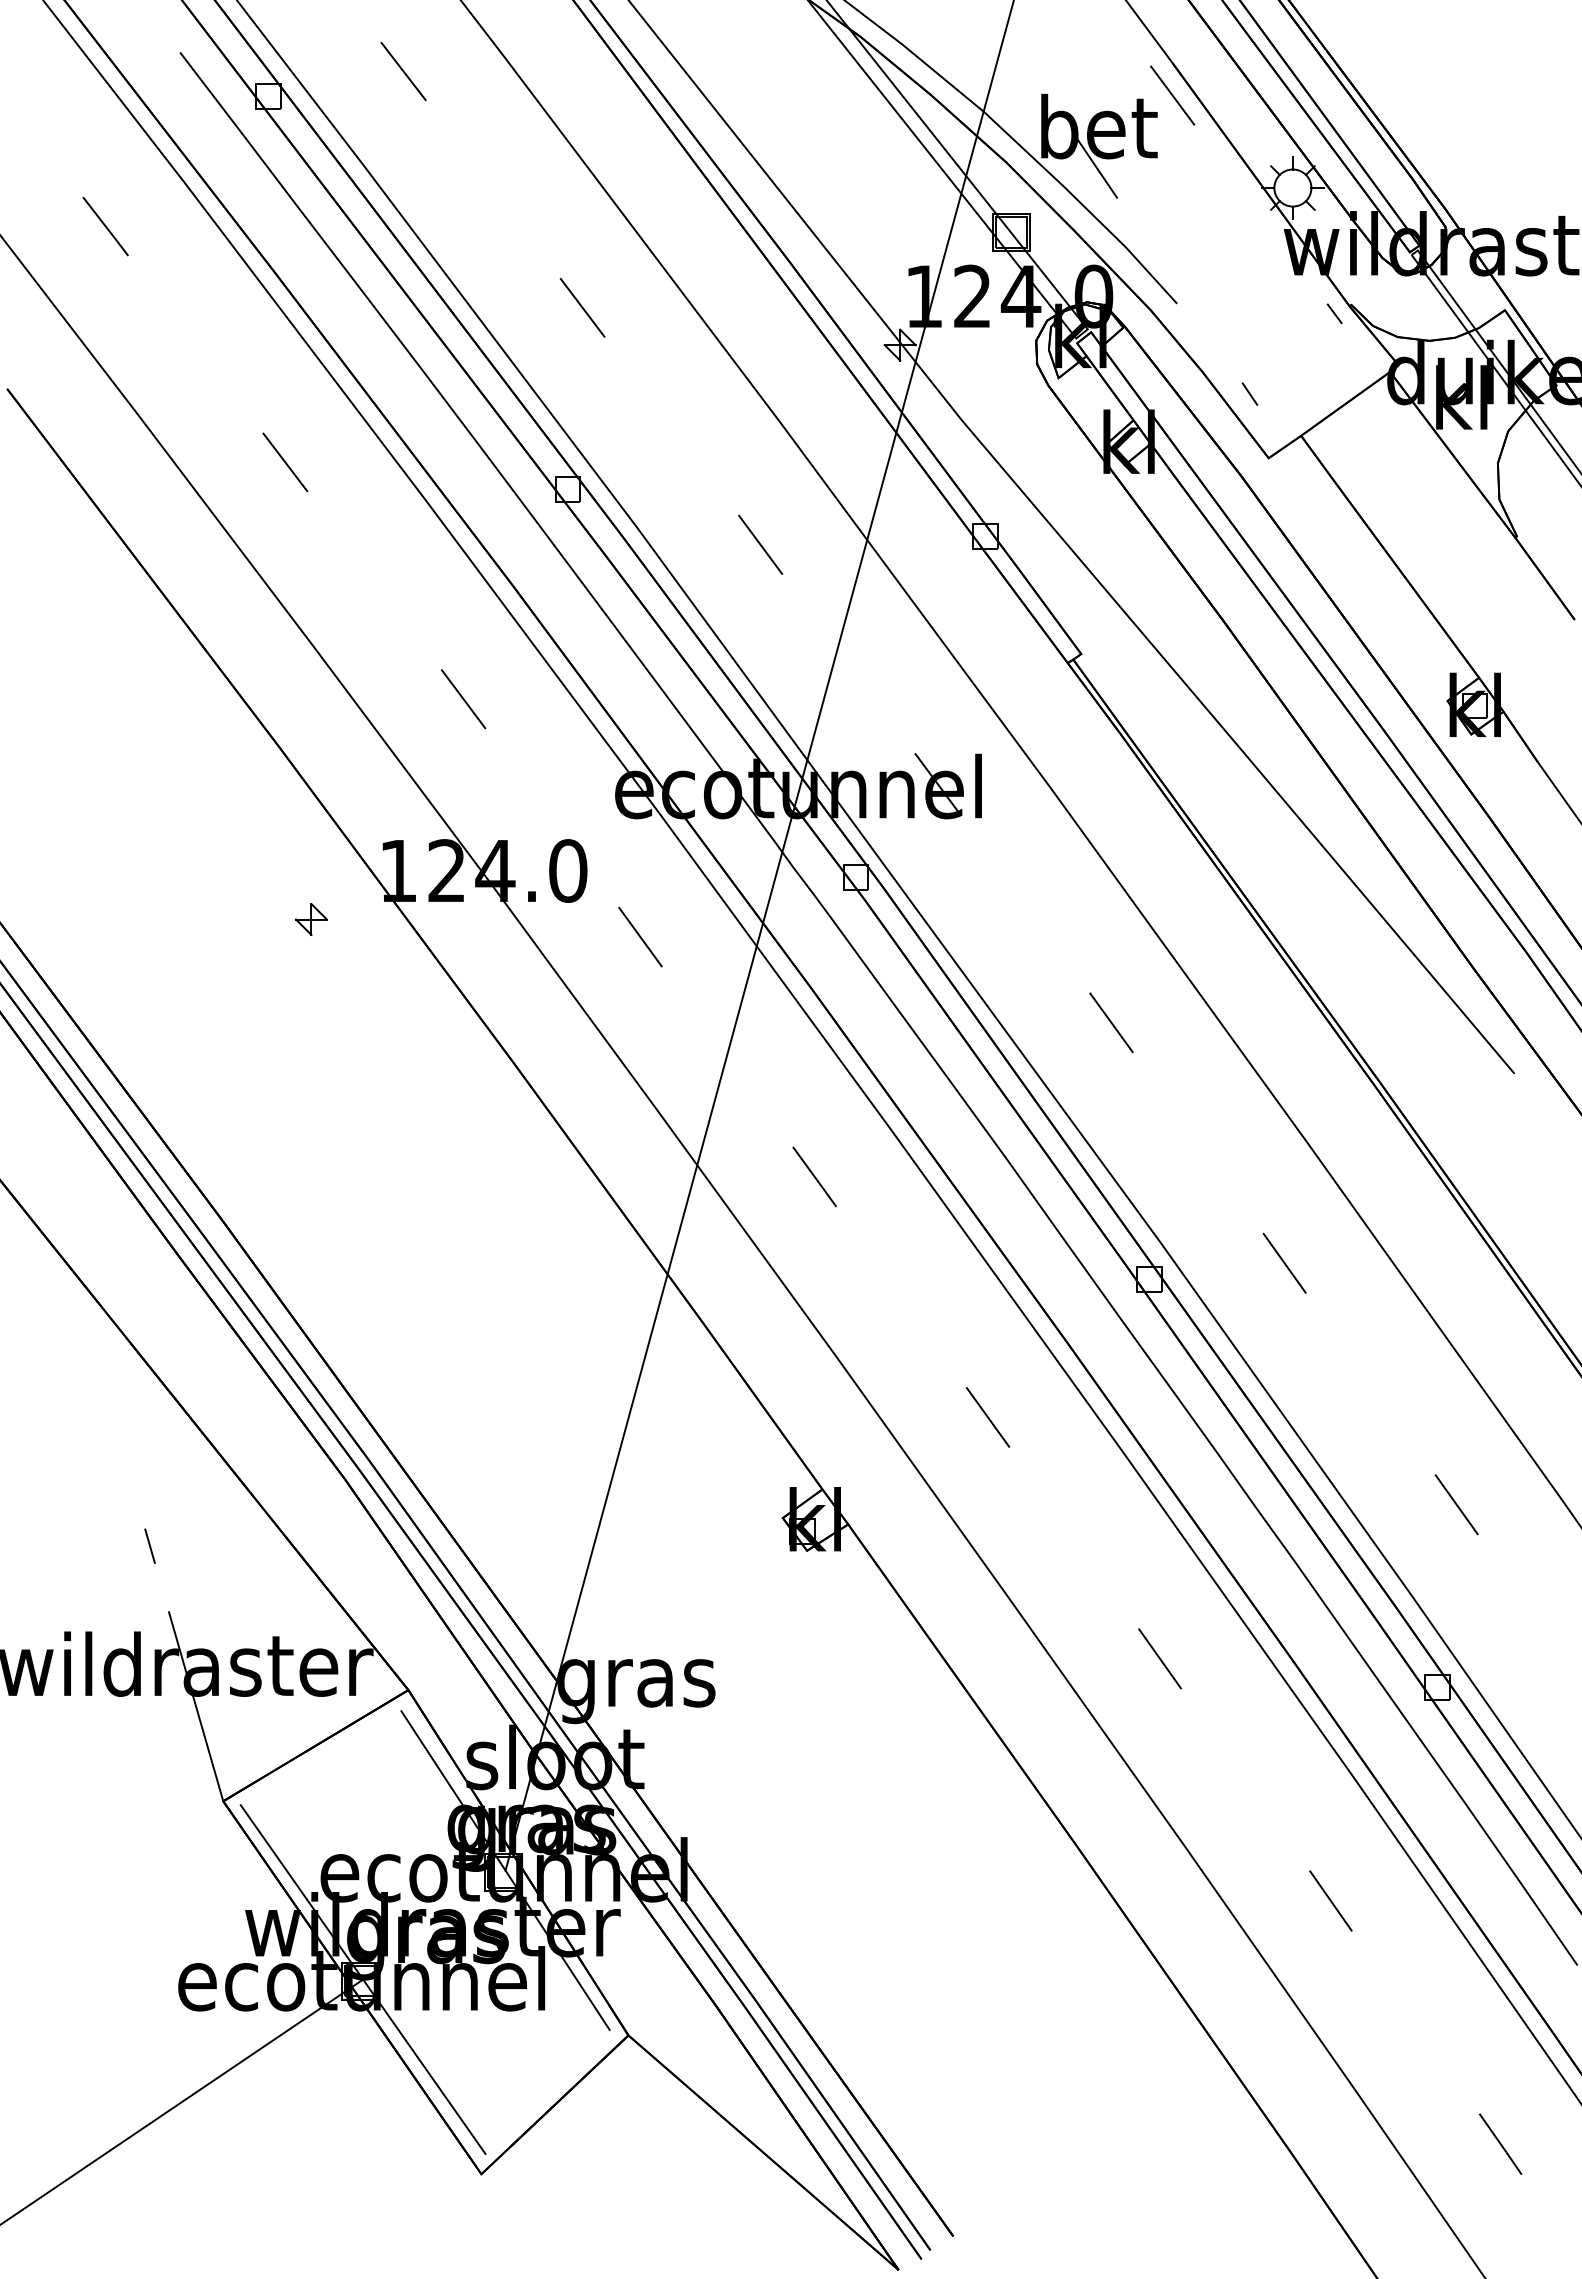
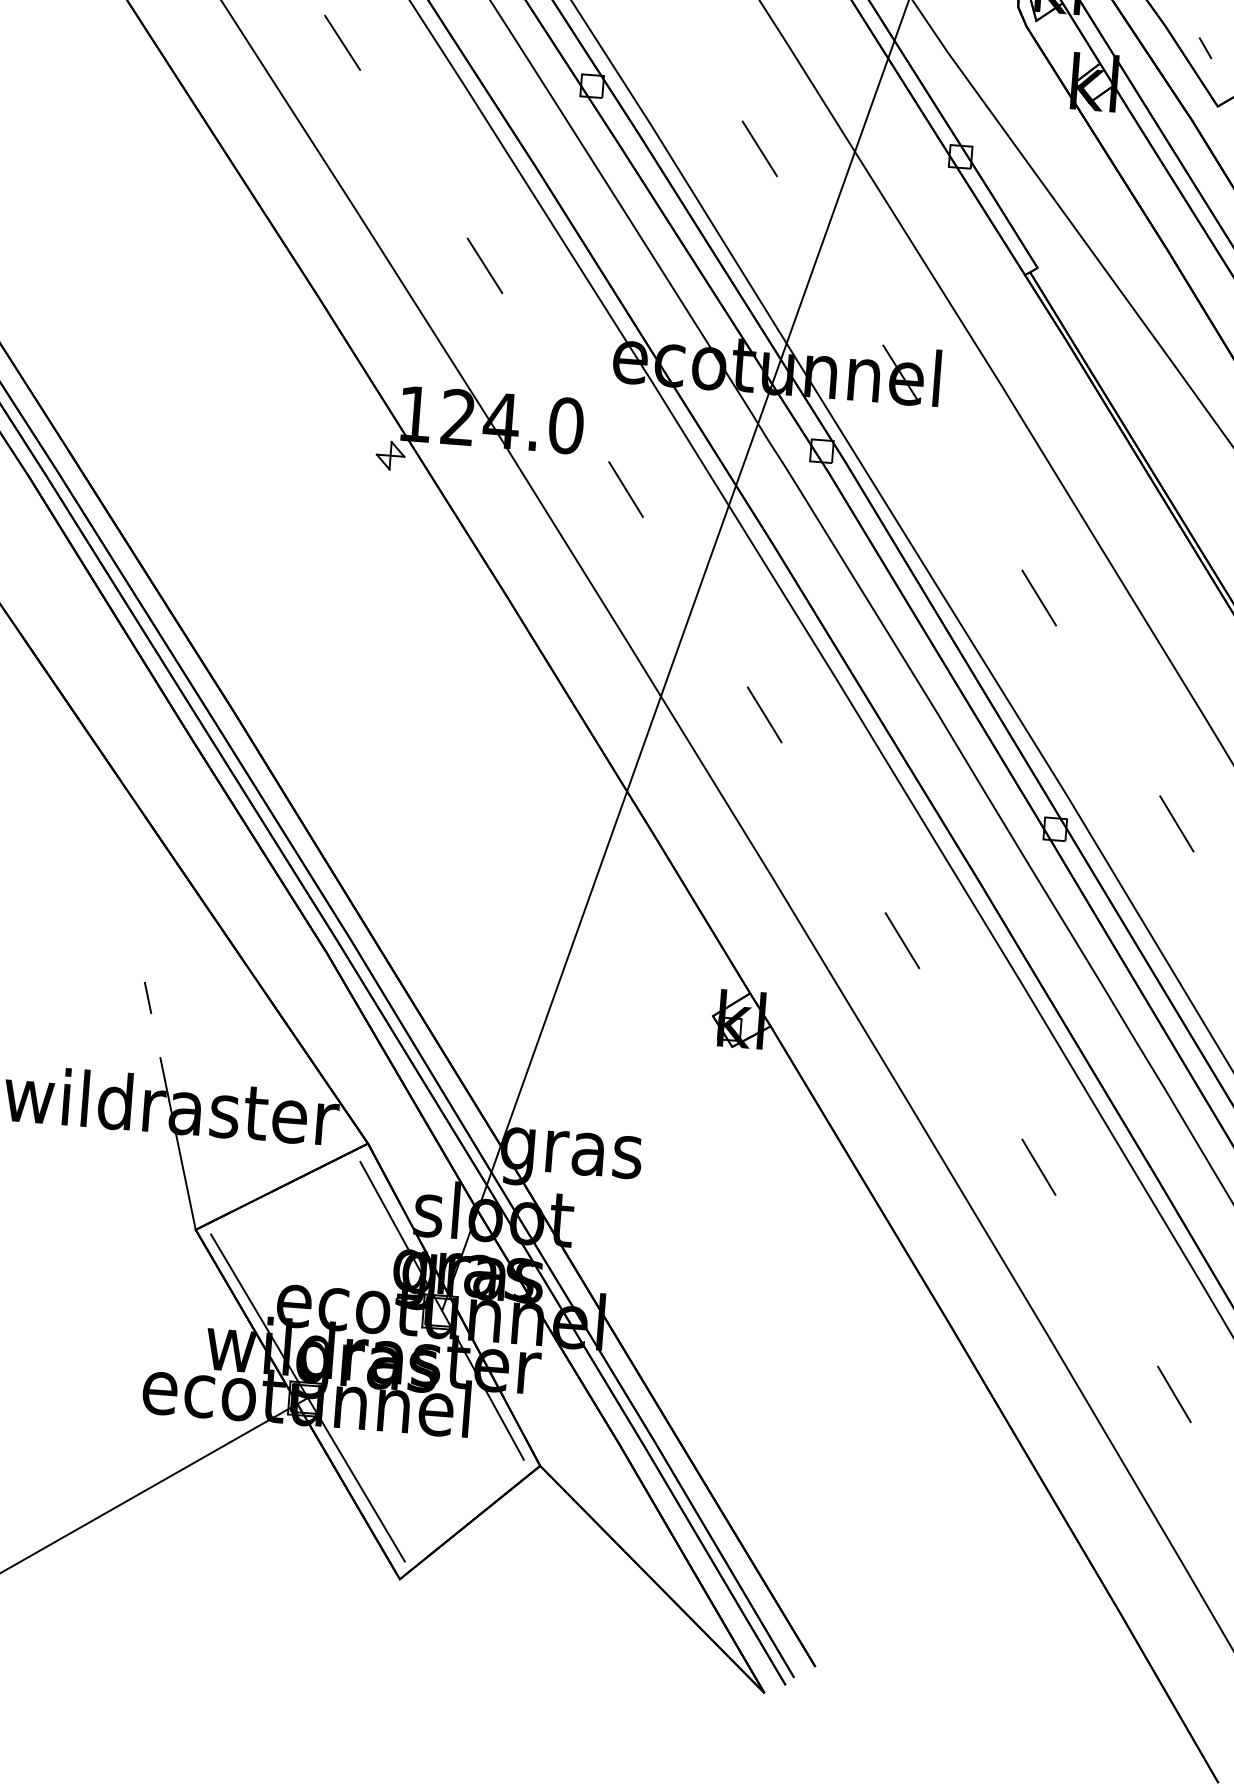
part: (311, 919) -> (390, 455), moved

